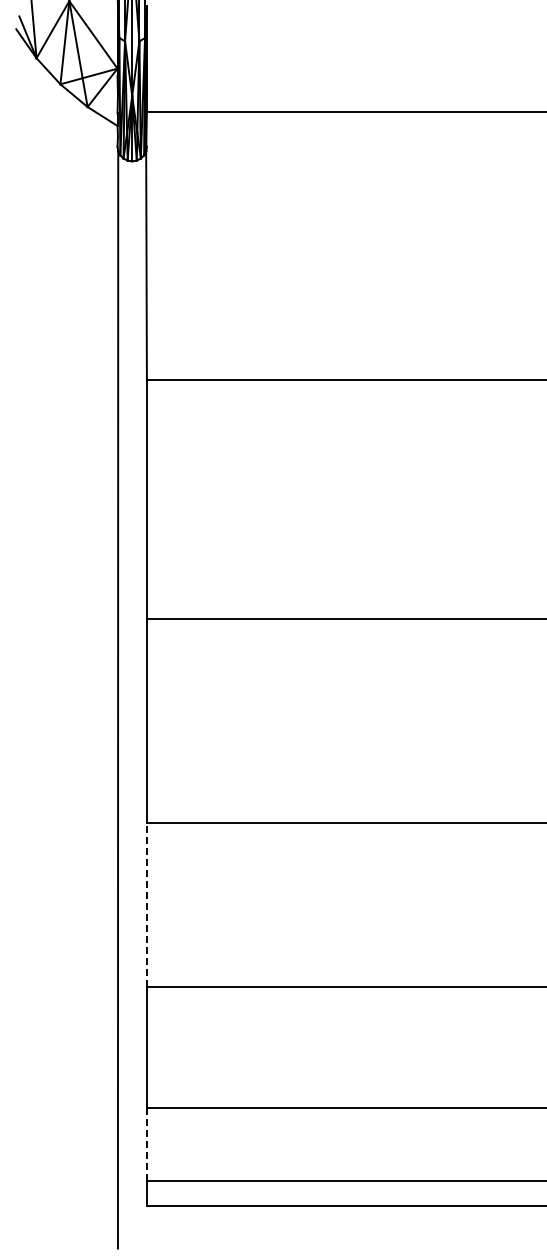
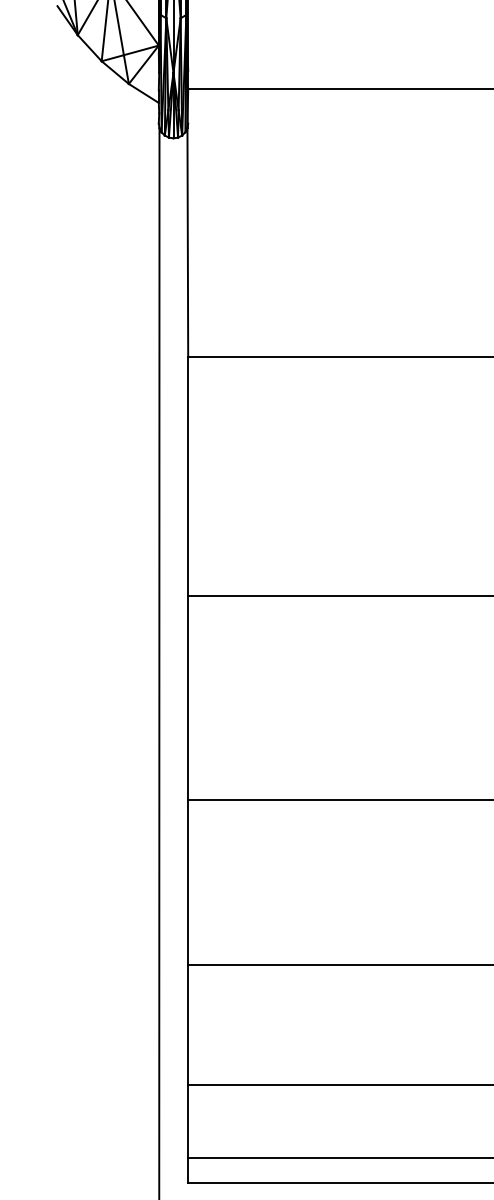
line: (146, 904) -> (187, 881), dashed -> solid
line: (146, 1144) -> (187, 1121), dashed -> solid

